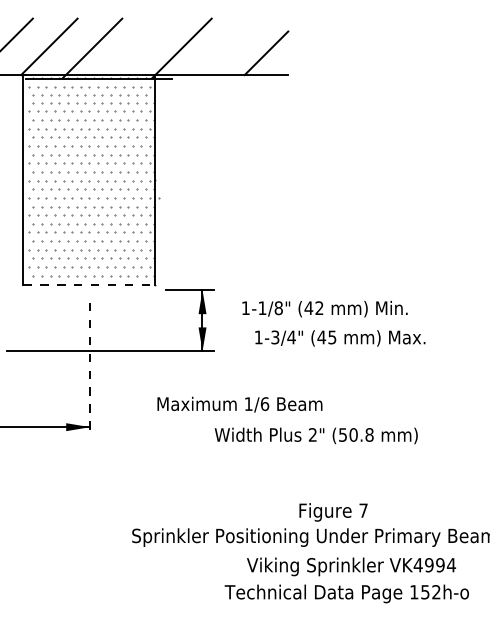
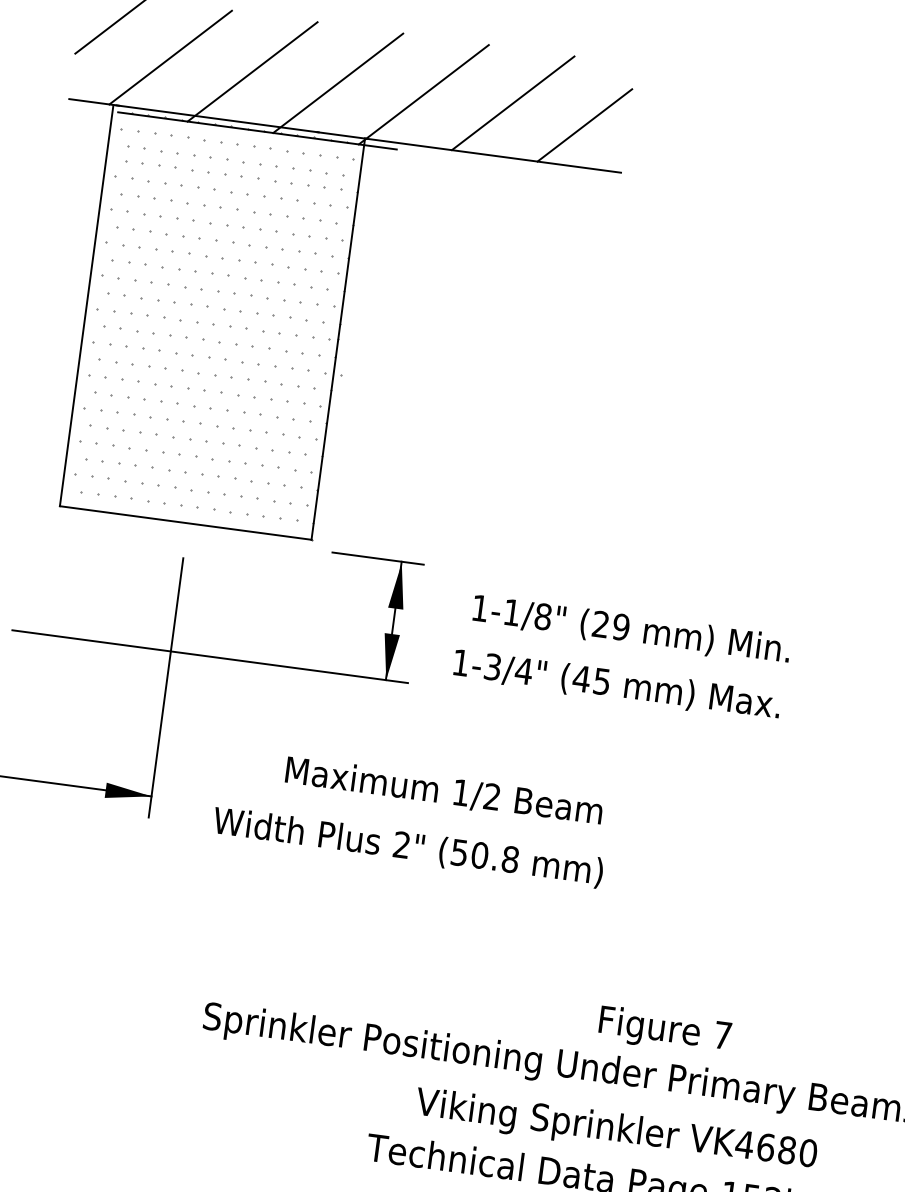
line: (227, 46) -> (511, 102), added
line: (137, 48) -> (339, 83), added
line: (88, 284) -> (184, 522), dashed -> solid
text: (313, 308) -> (609, 626), (42 -> (29
text: (340, 338) -> (617, 685), moved
line: (90, 370) -> (166, 687), dashed -> solid
text: (264, 404) -> (491, 797), 1/6 -> 1/2
text: (315, 435) -> (406, 846), moved
text: (333, 512) -> (664, 1031), moved
text: (440, 565) -> (787, 1150), VK4994 -> VK4680

